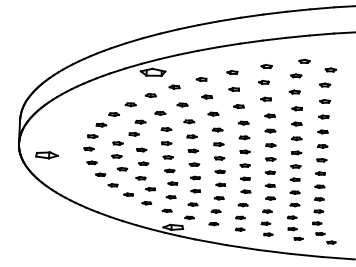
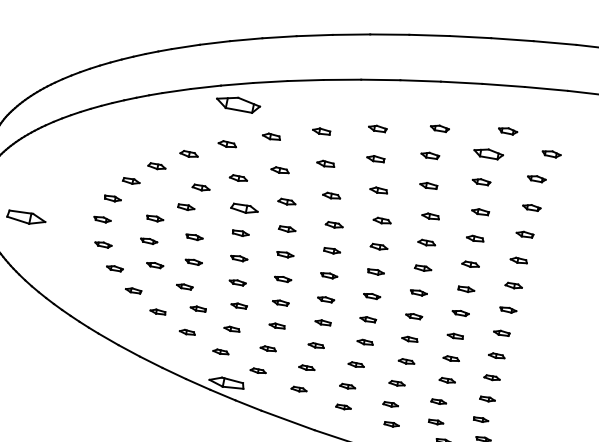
part: (296, 75) -> (489, 153), size x1.6
part: (166, 129) -> (244, 208), size x1.6

